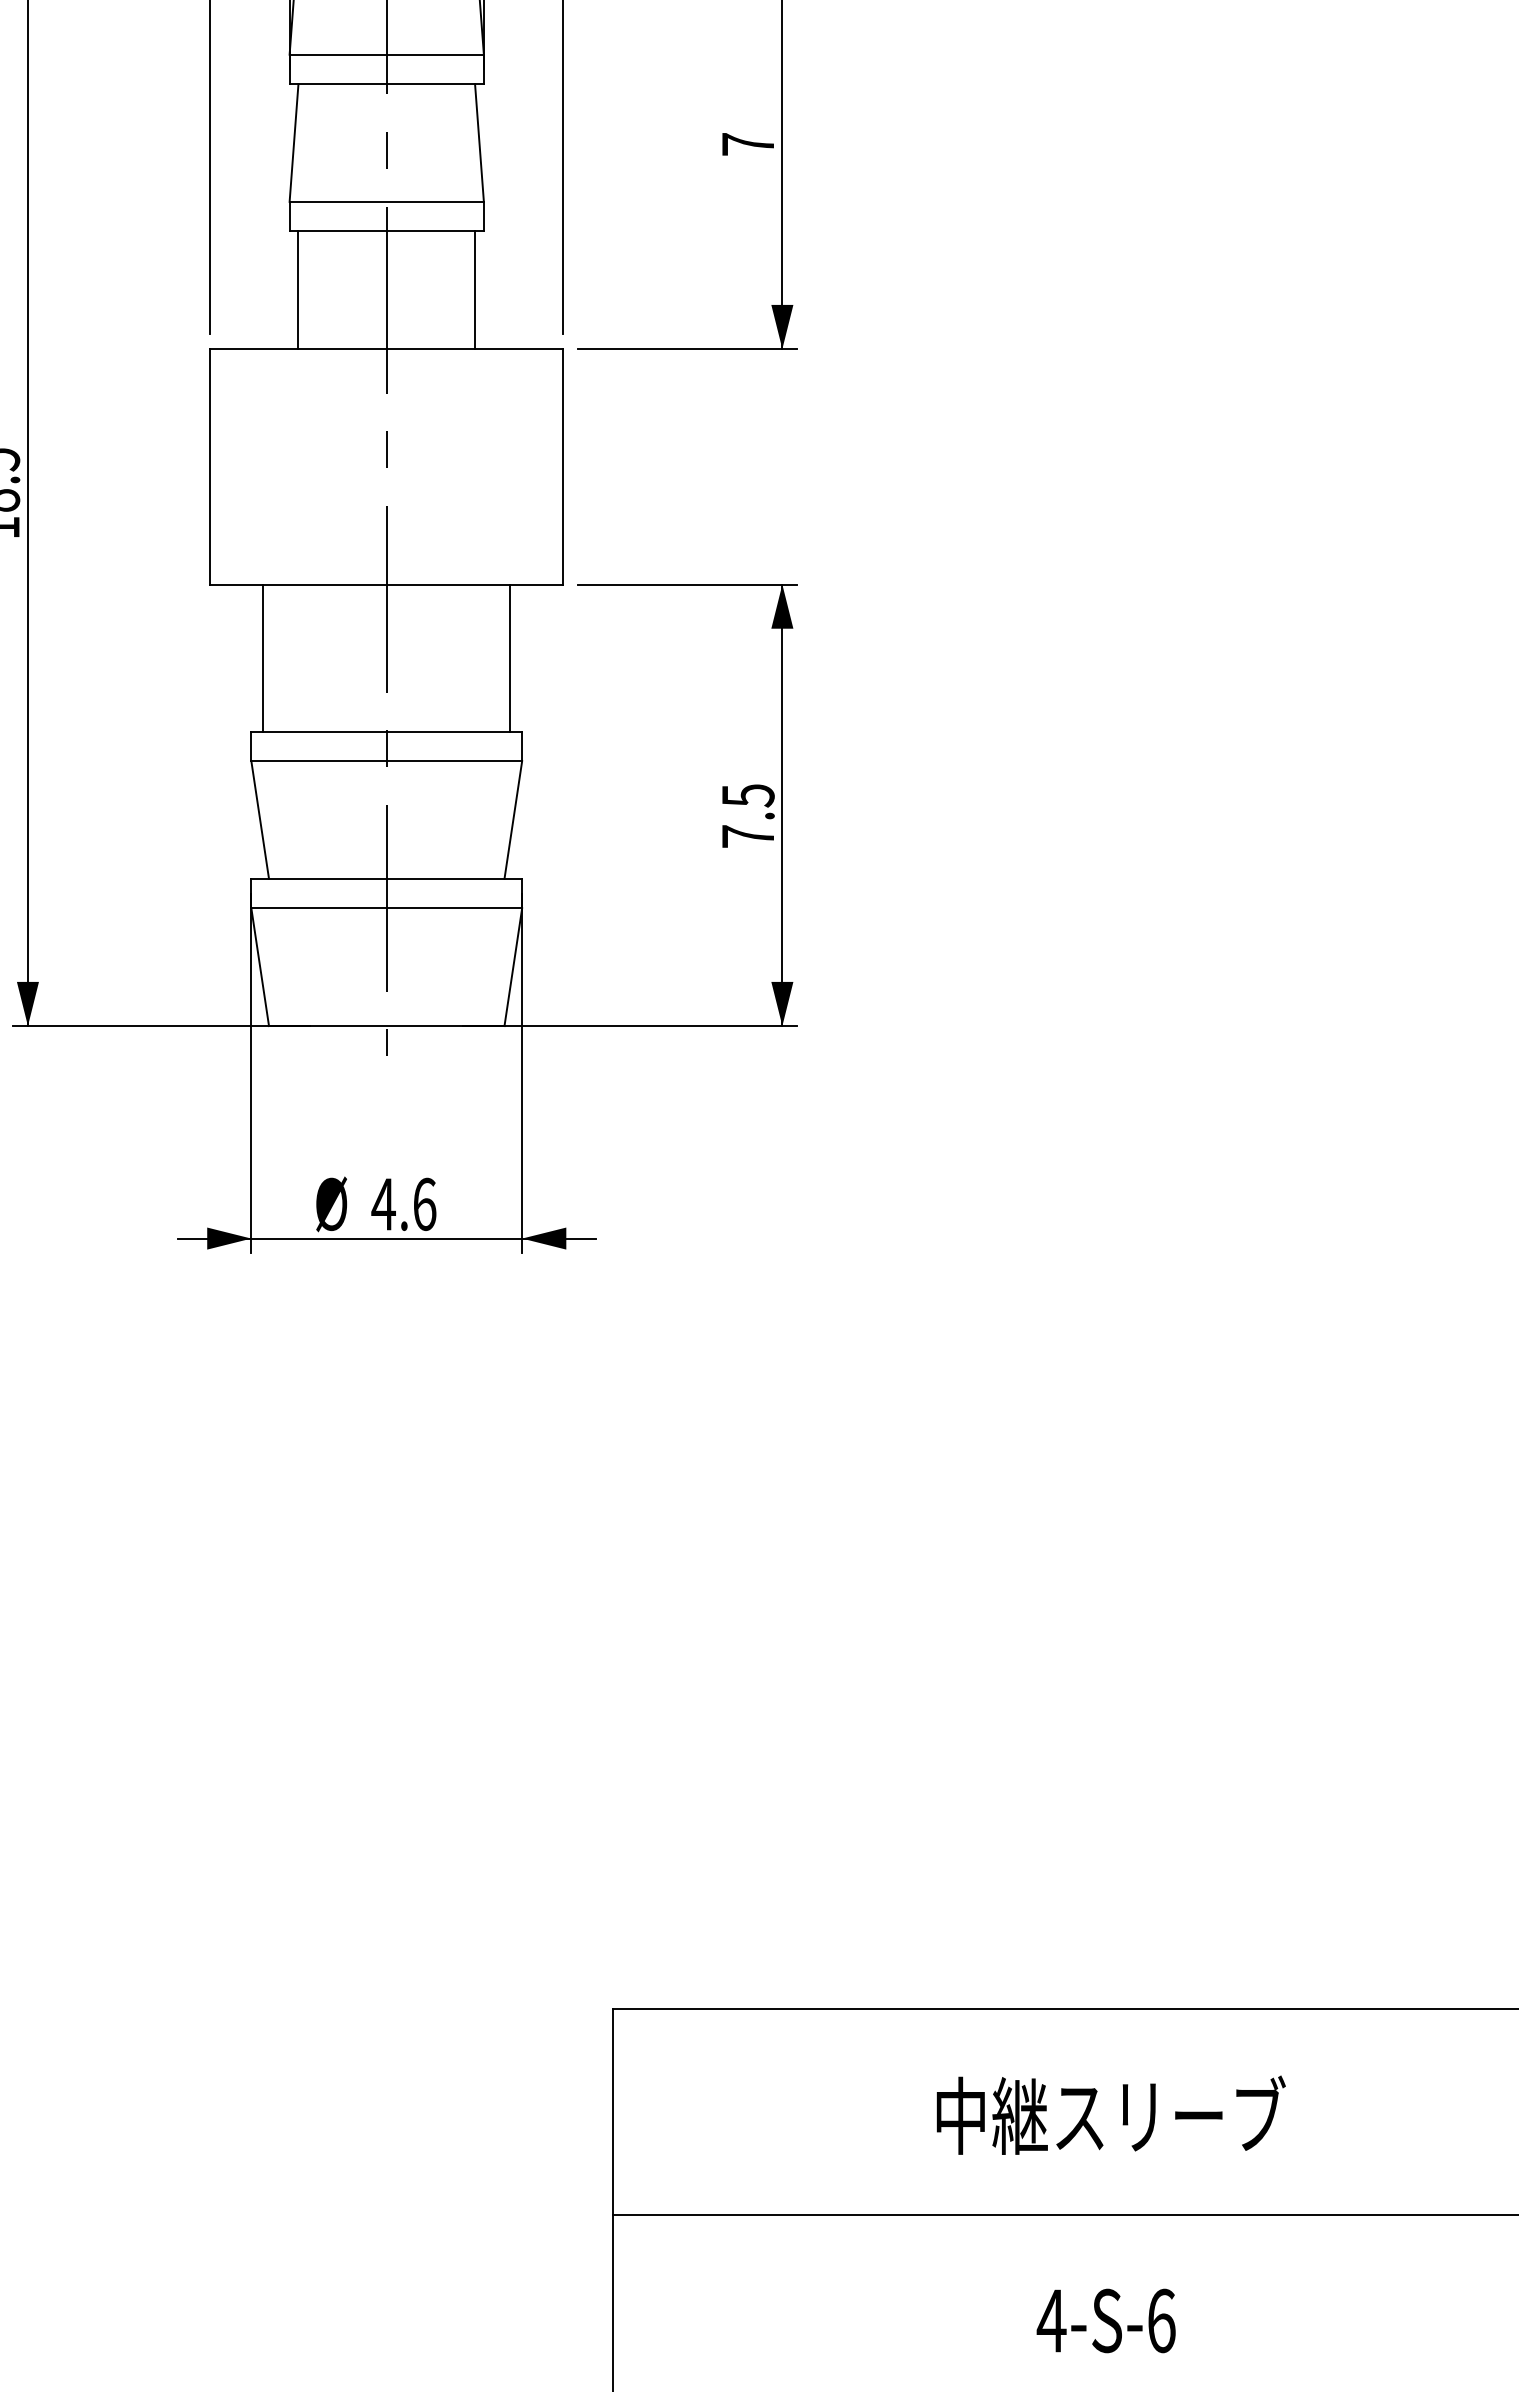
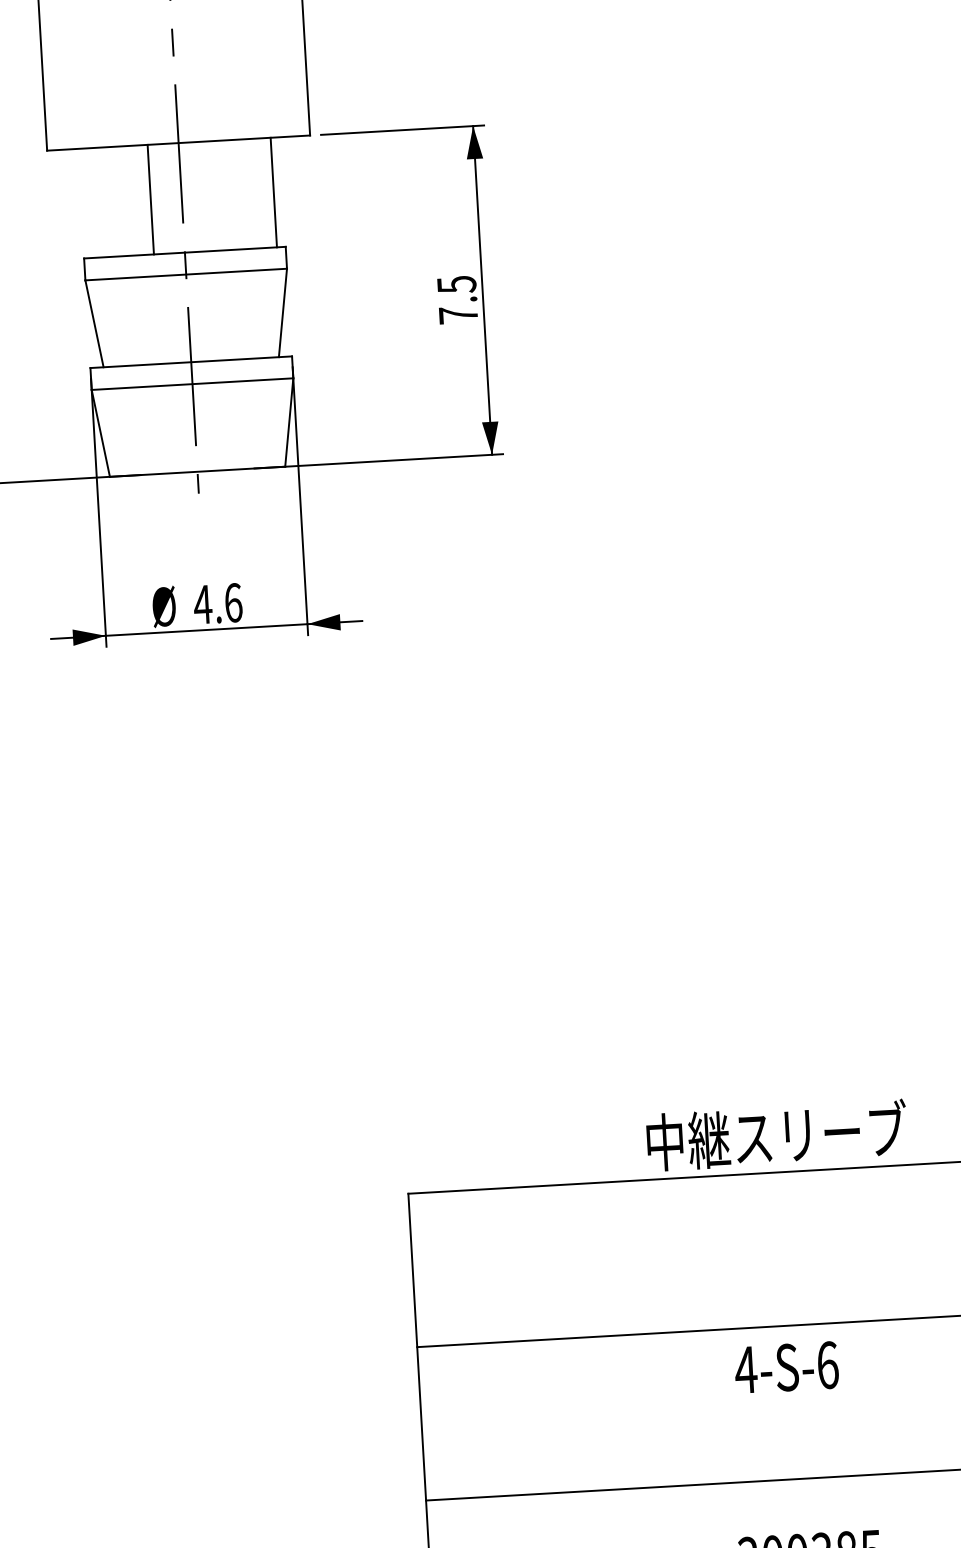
line: (263, 657) -> (151, 199), moved
text: (1110, 2114) -> (776, 1134), moved
text: (1105, 2320) -> (786, 1367), moved

